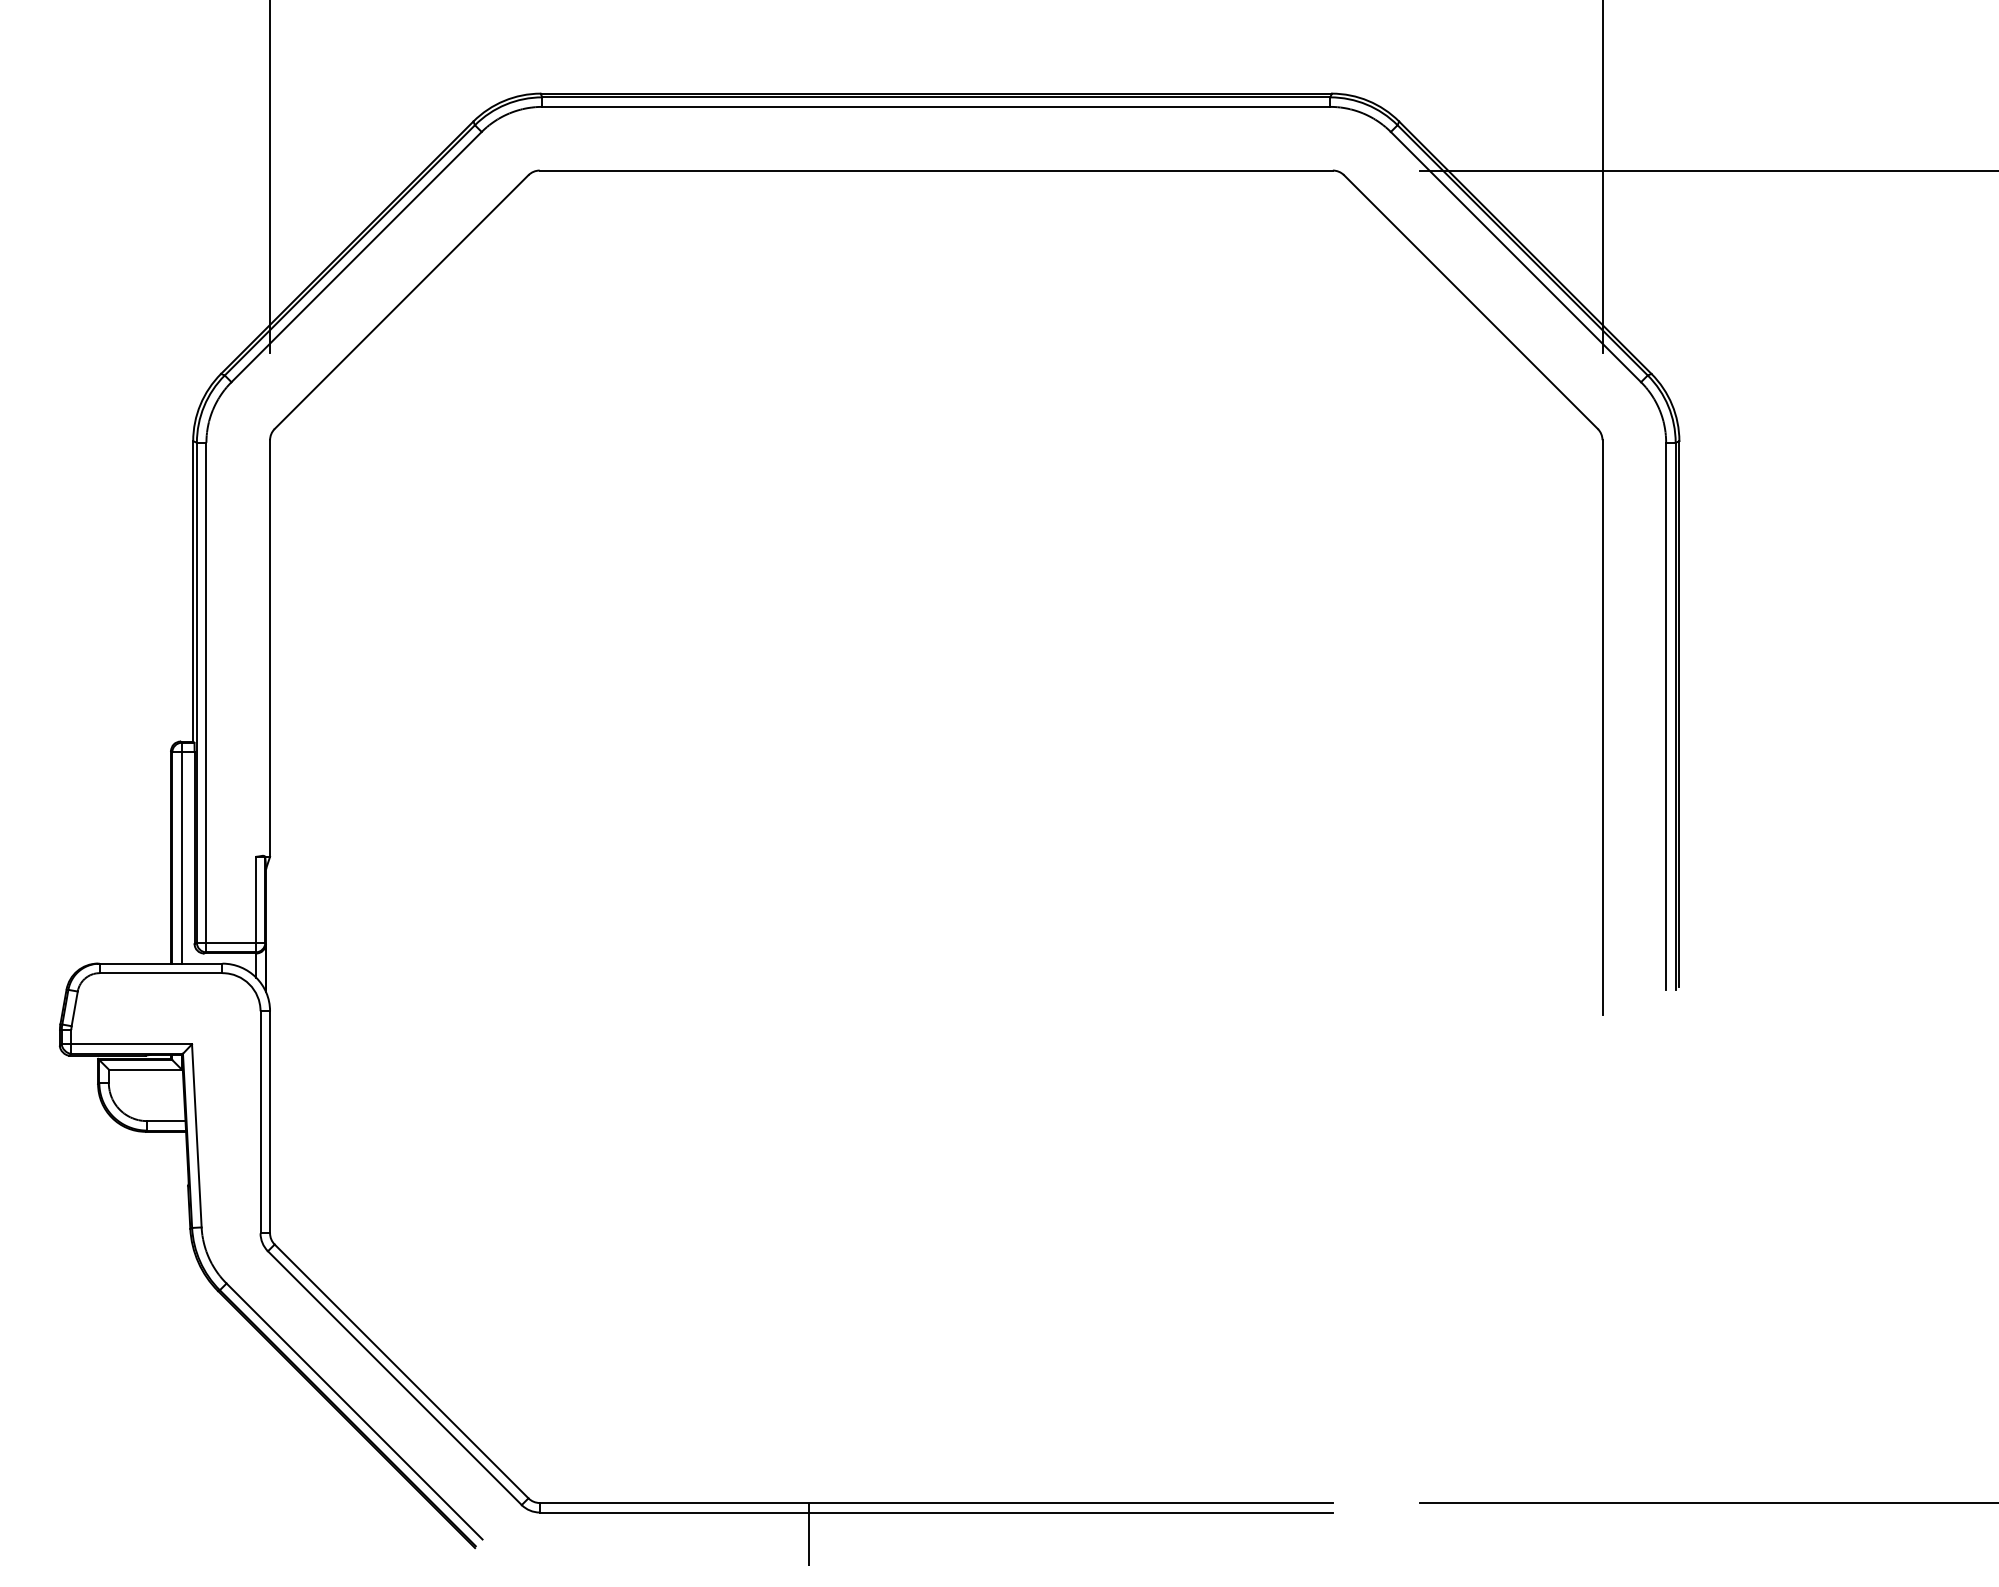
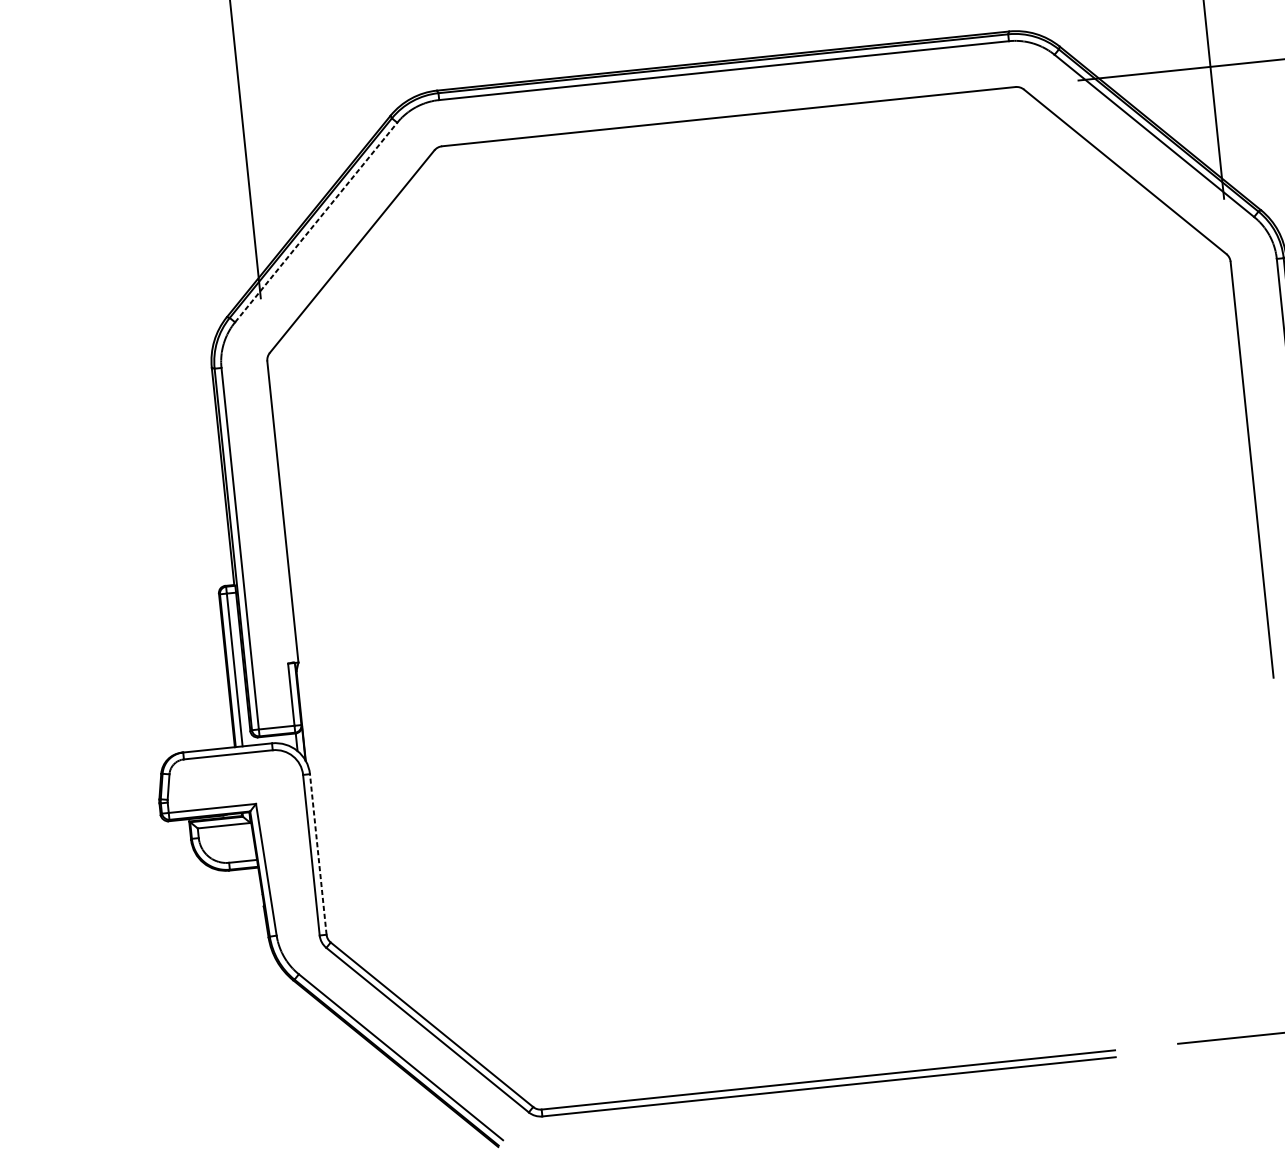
line: (356, 257) -> (316, 222), solid -> dashed
line: (270, 1121) -> (318, 853), solid -> dashed
line: (809, 1534) -> (739, 1112), removed

